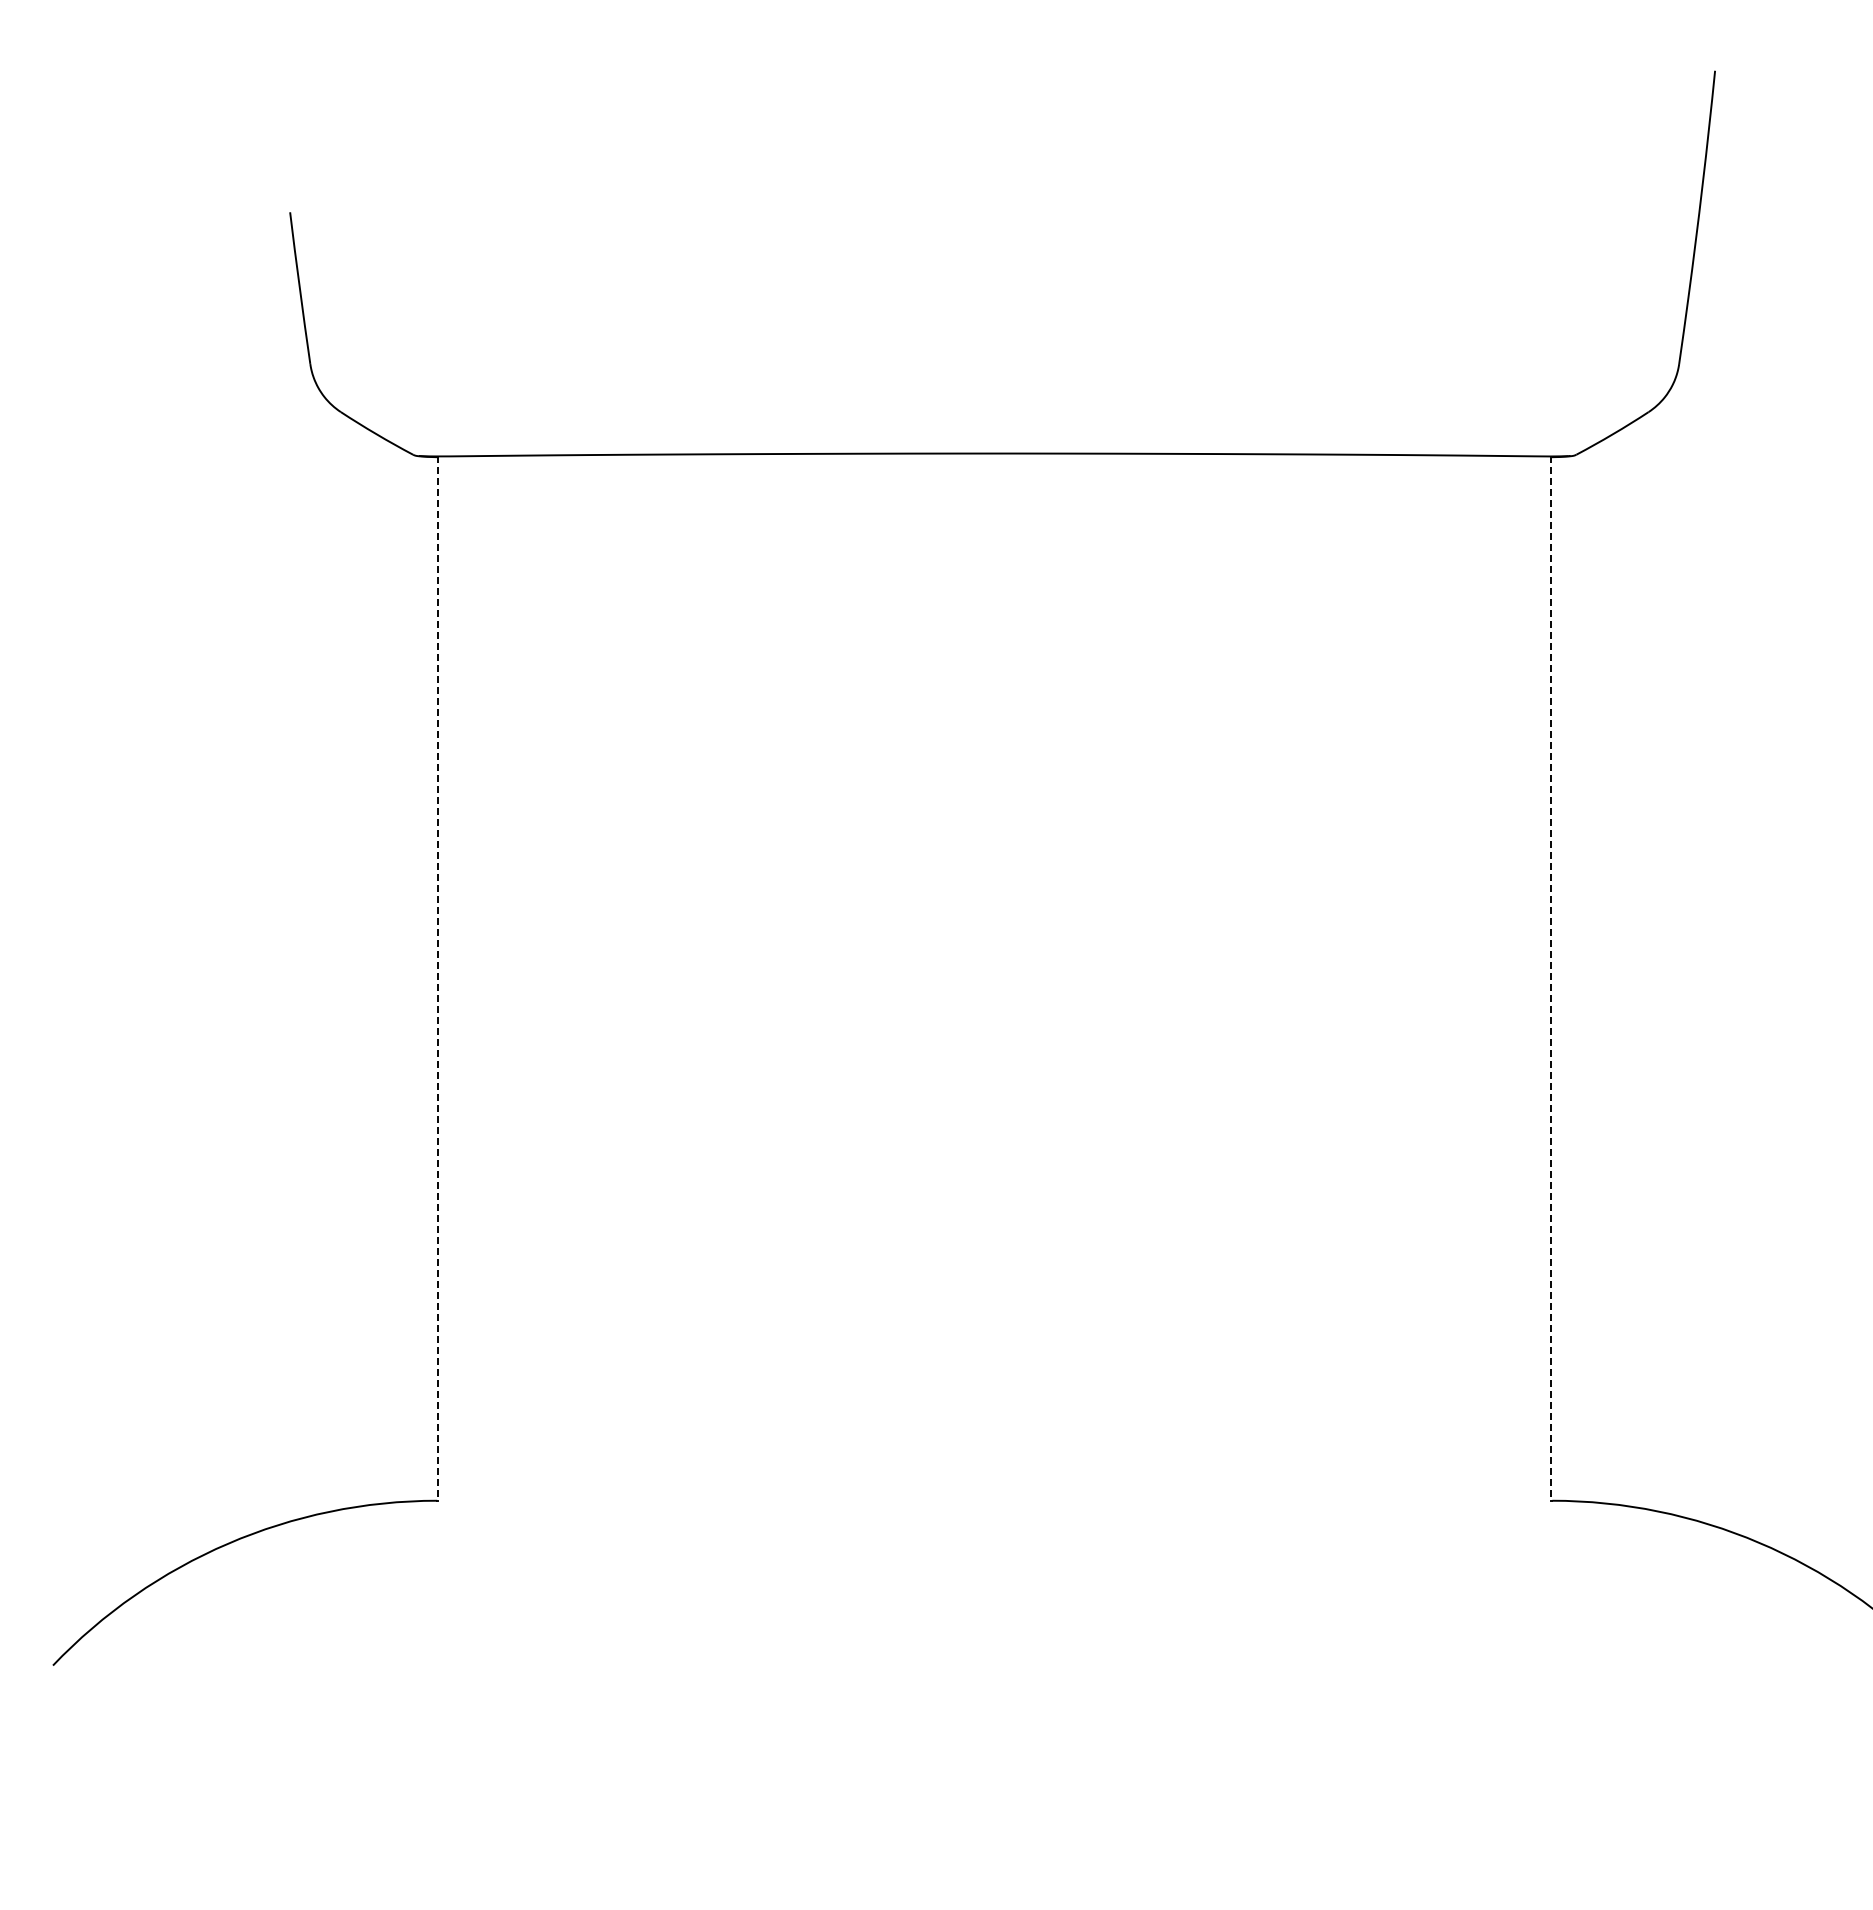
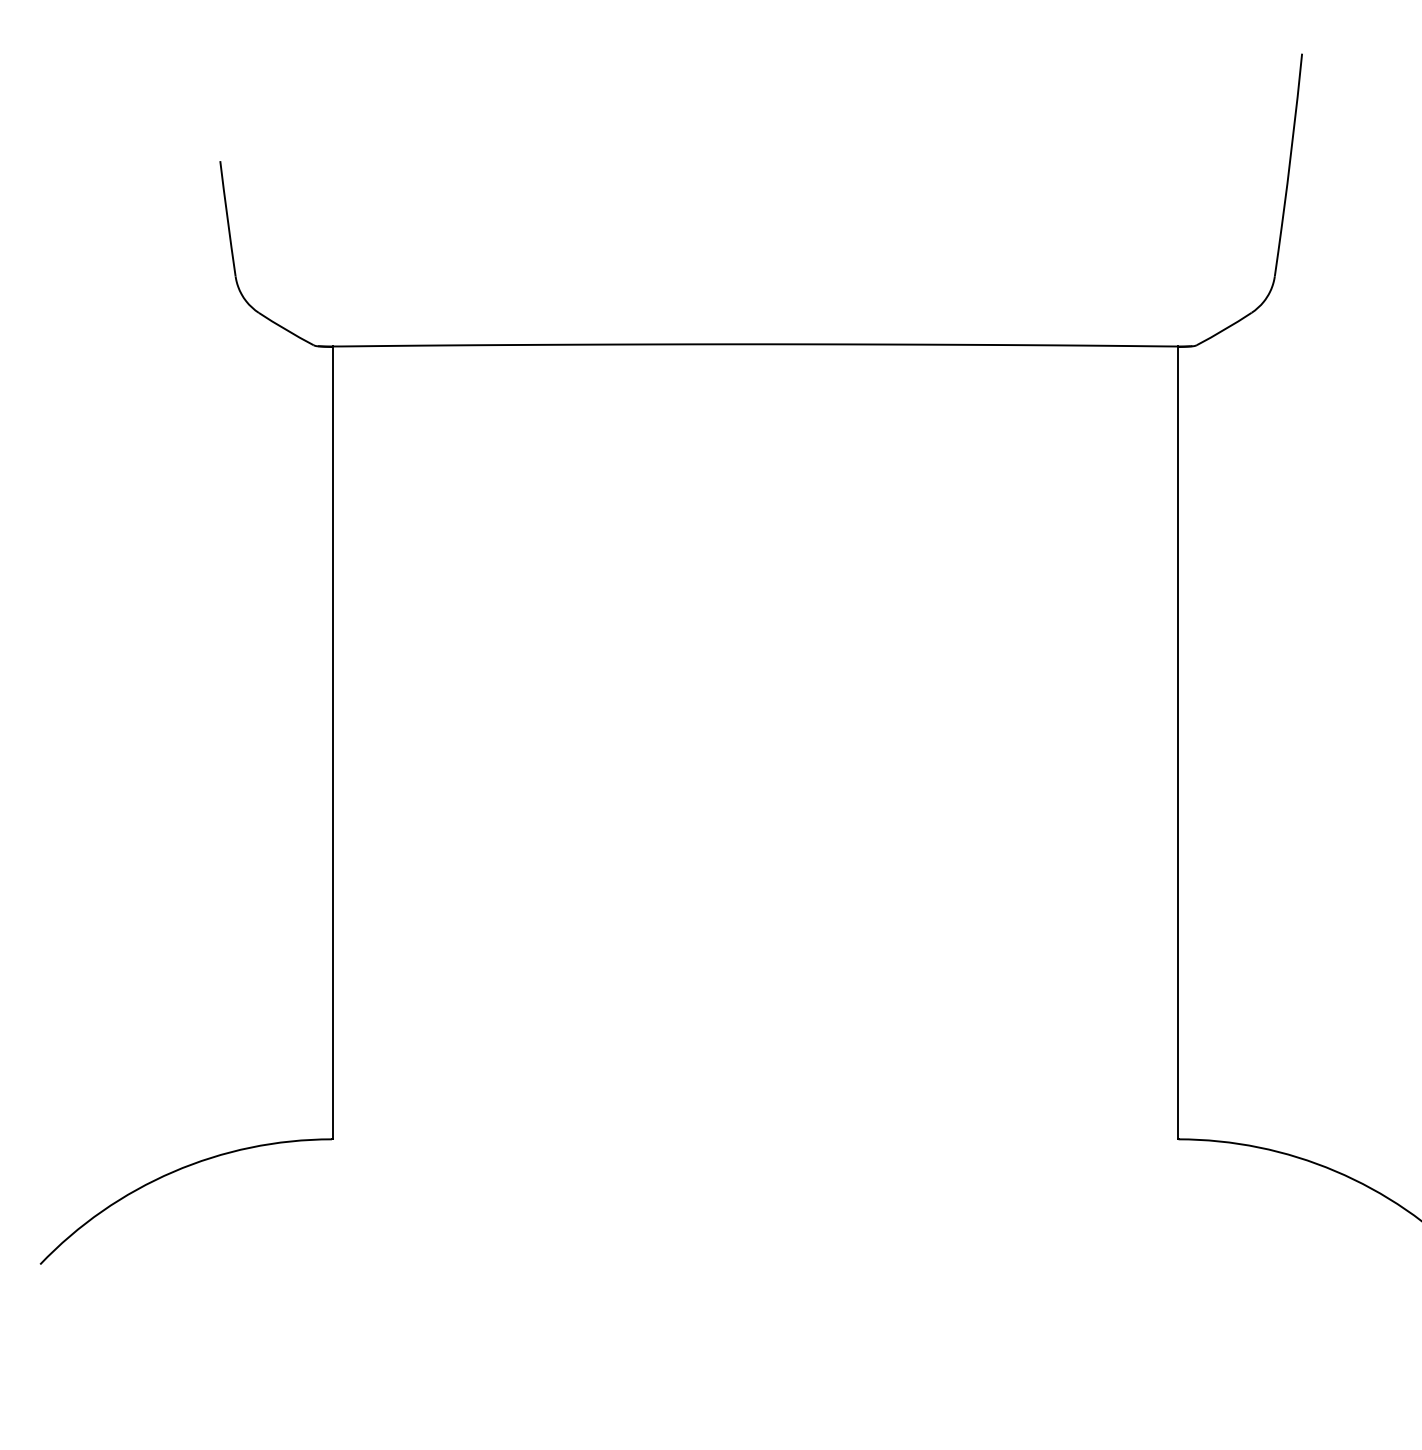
line: (438, 979) -> (332, 743), dashed -> solid
line: (1551, 979) -> (1177, 743), dashed -> solid

